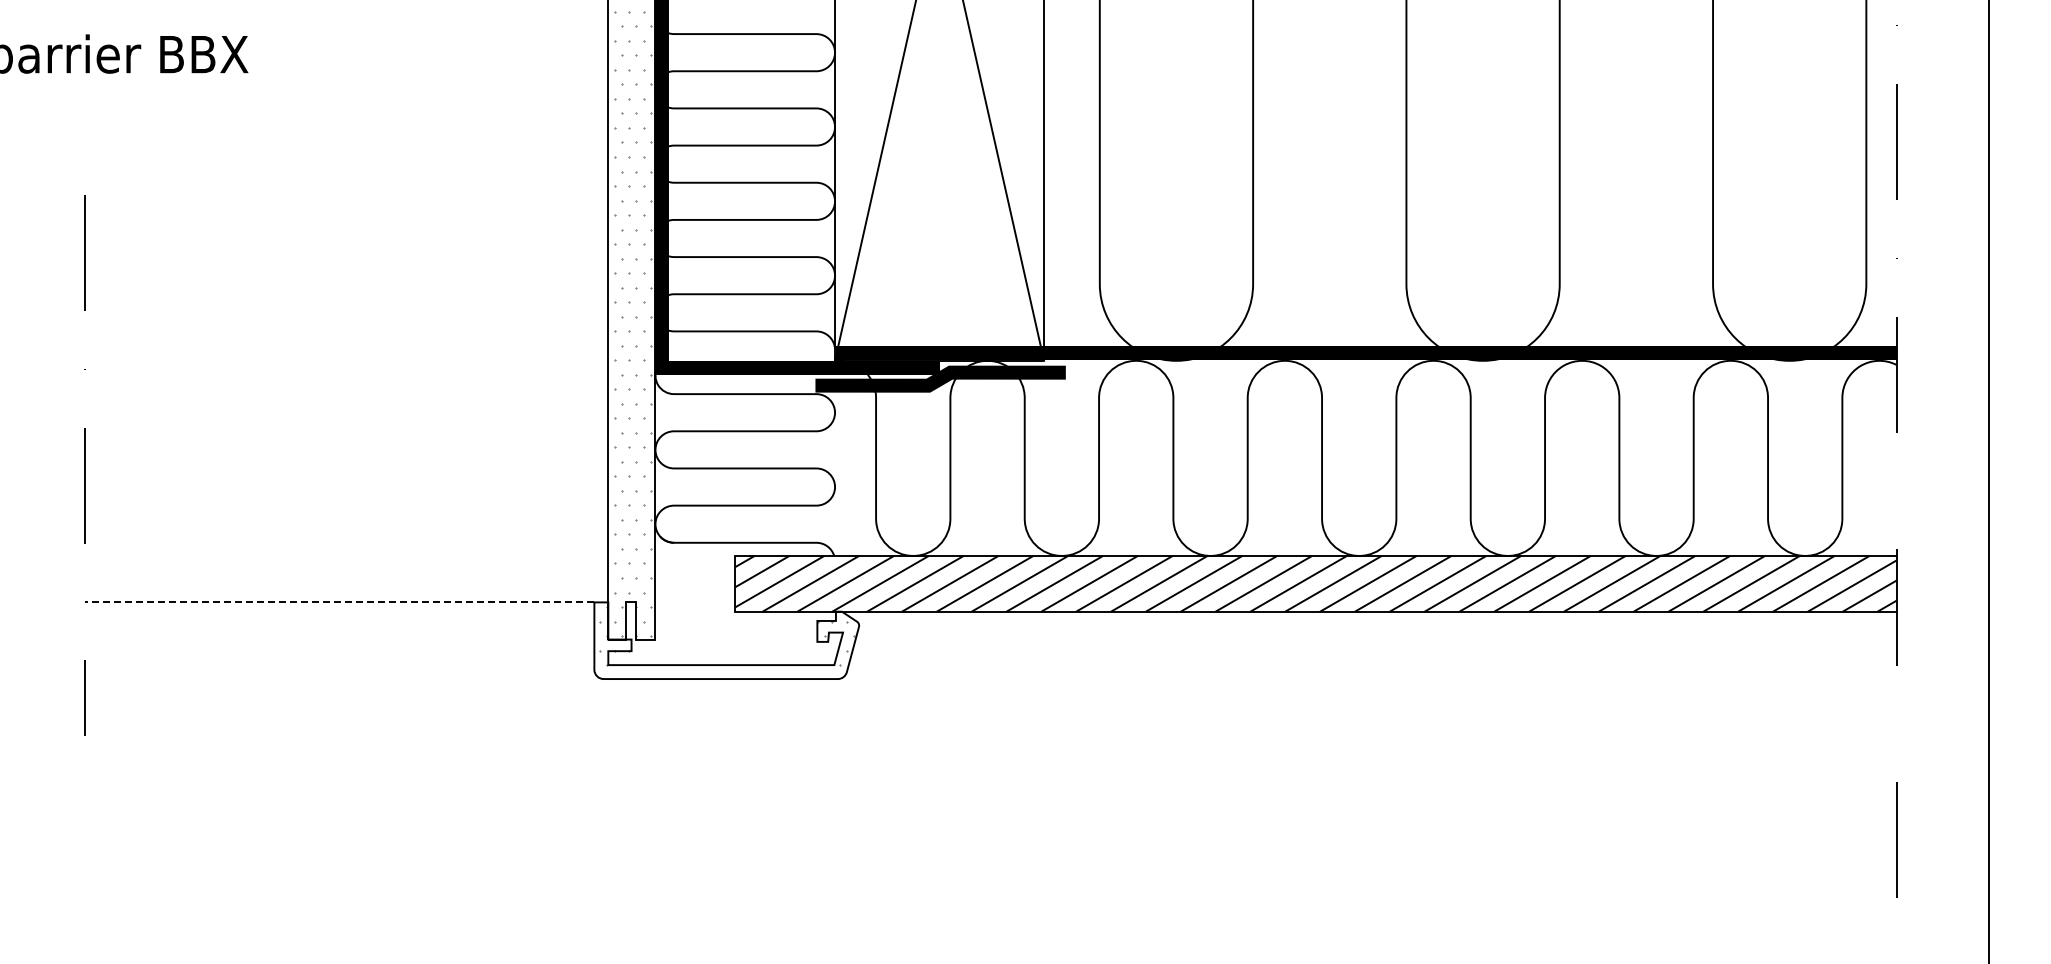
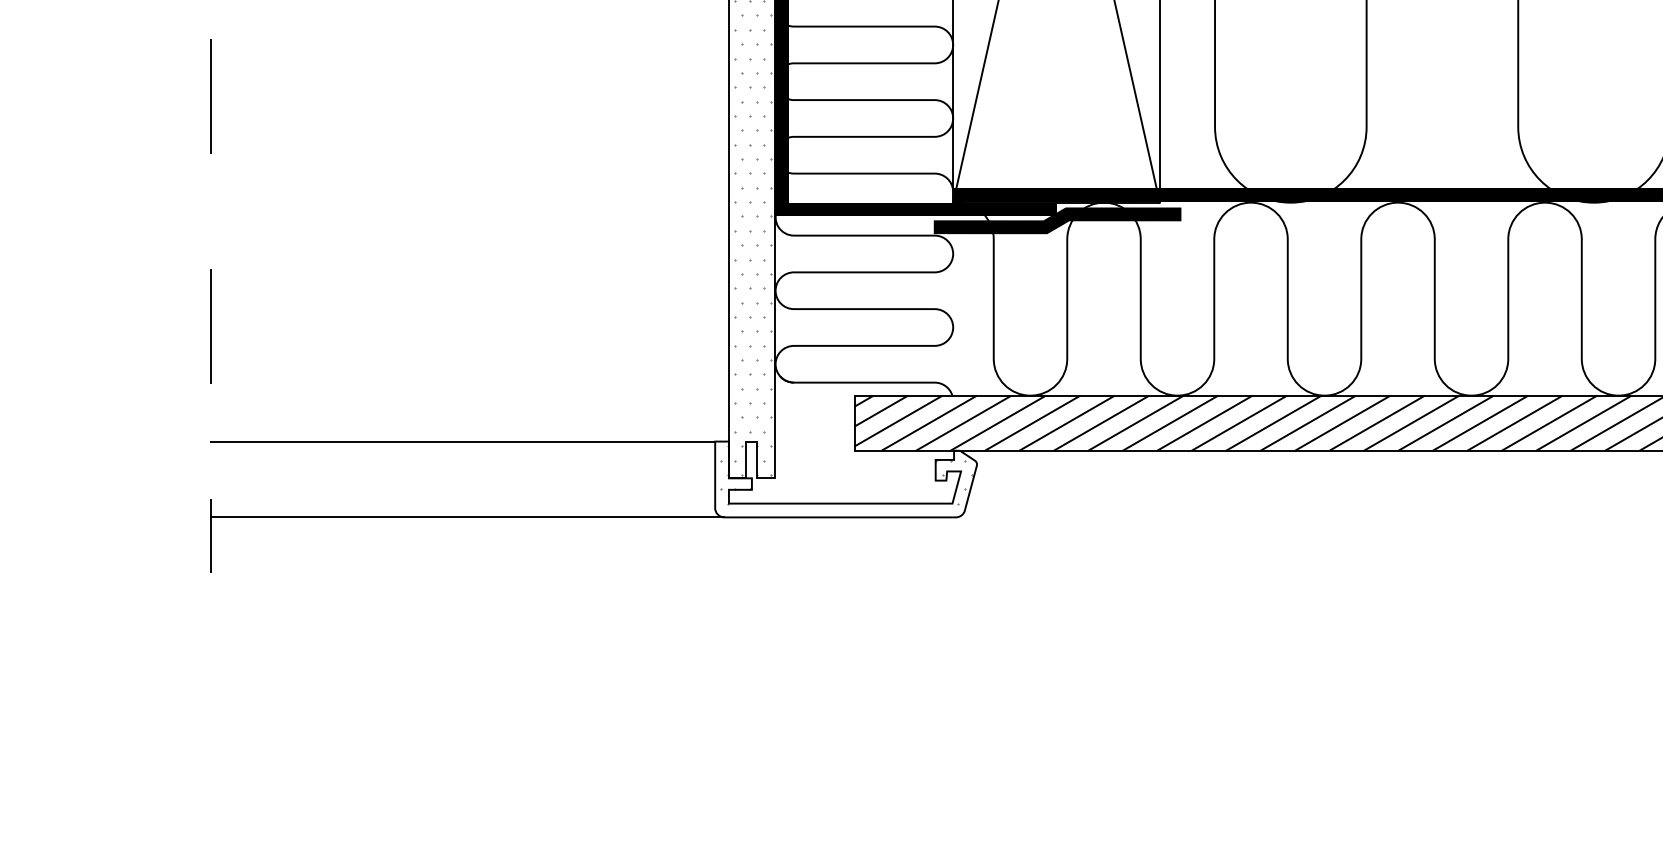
line: (339, 602) -> (463, 441), dashed -> solid
line: (343, 679) -> (467, 517), added

